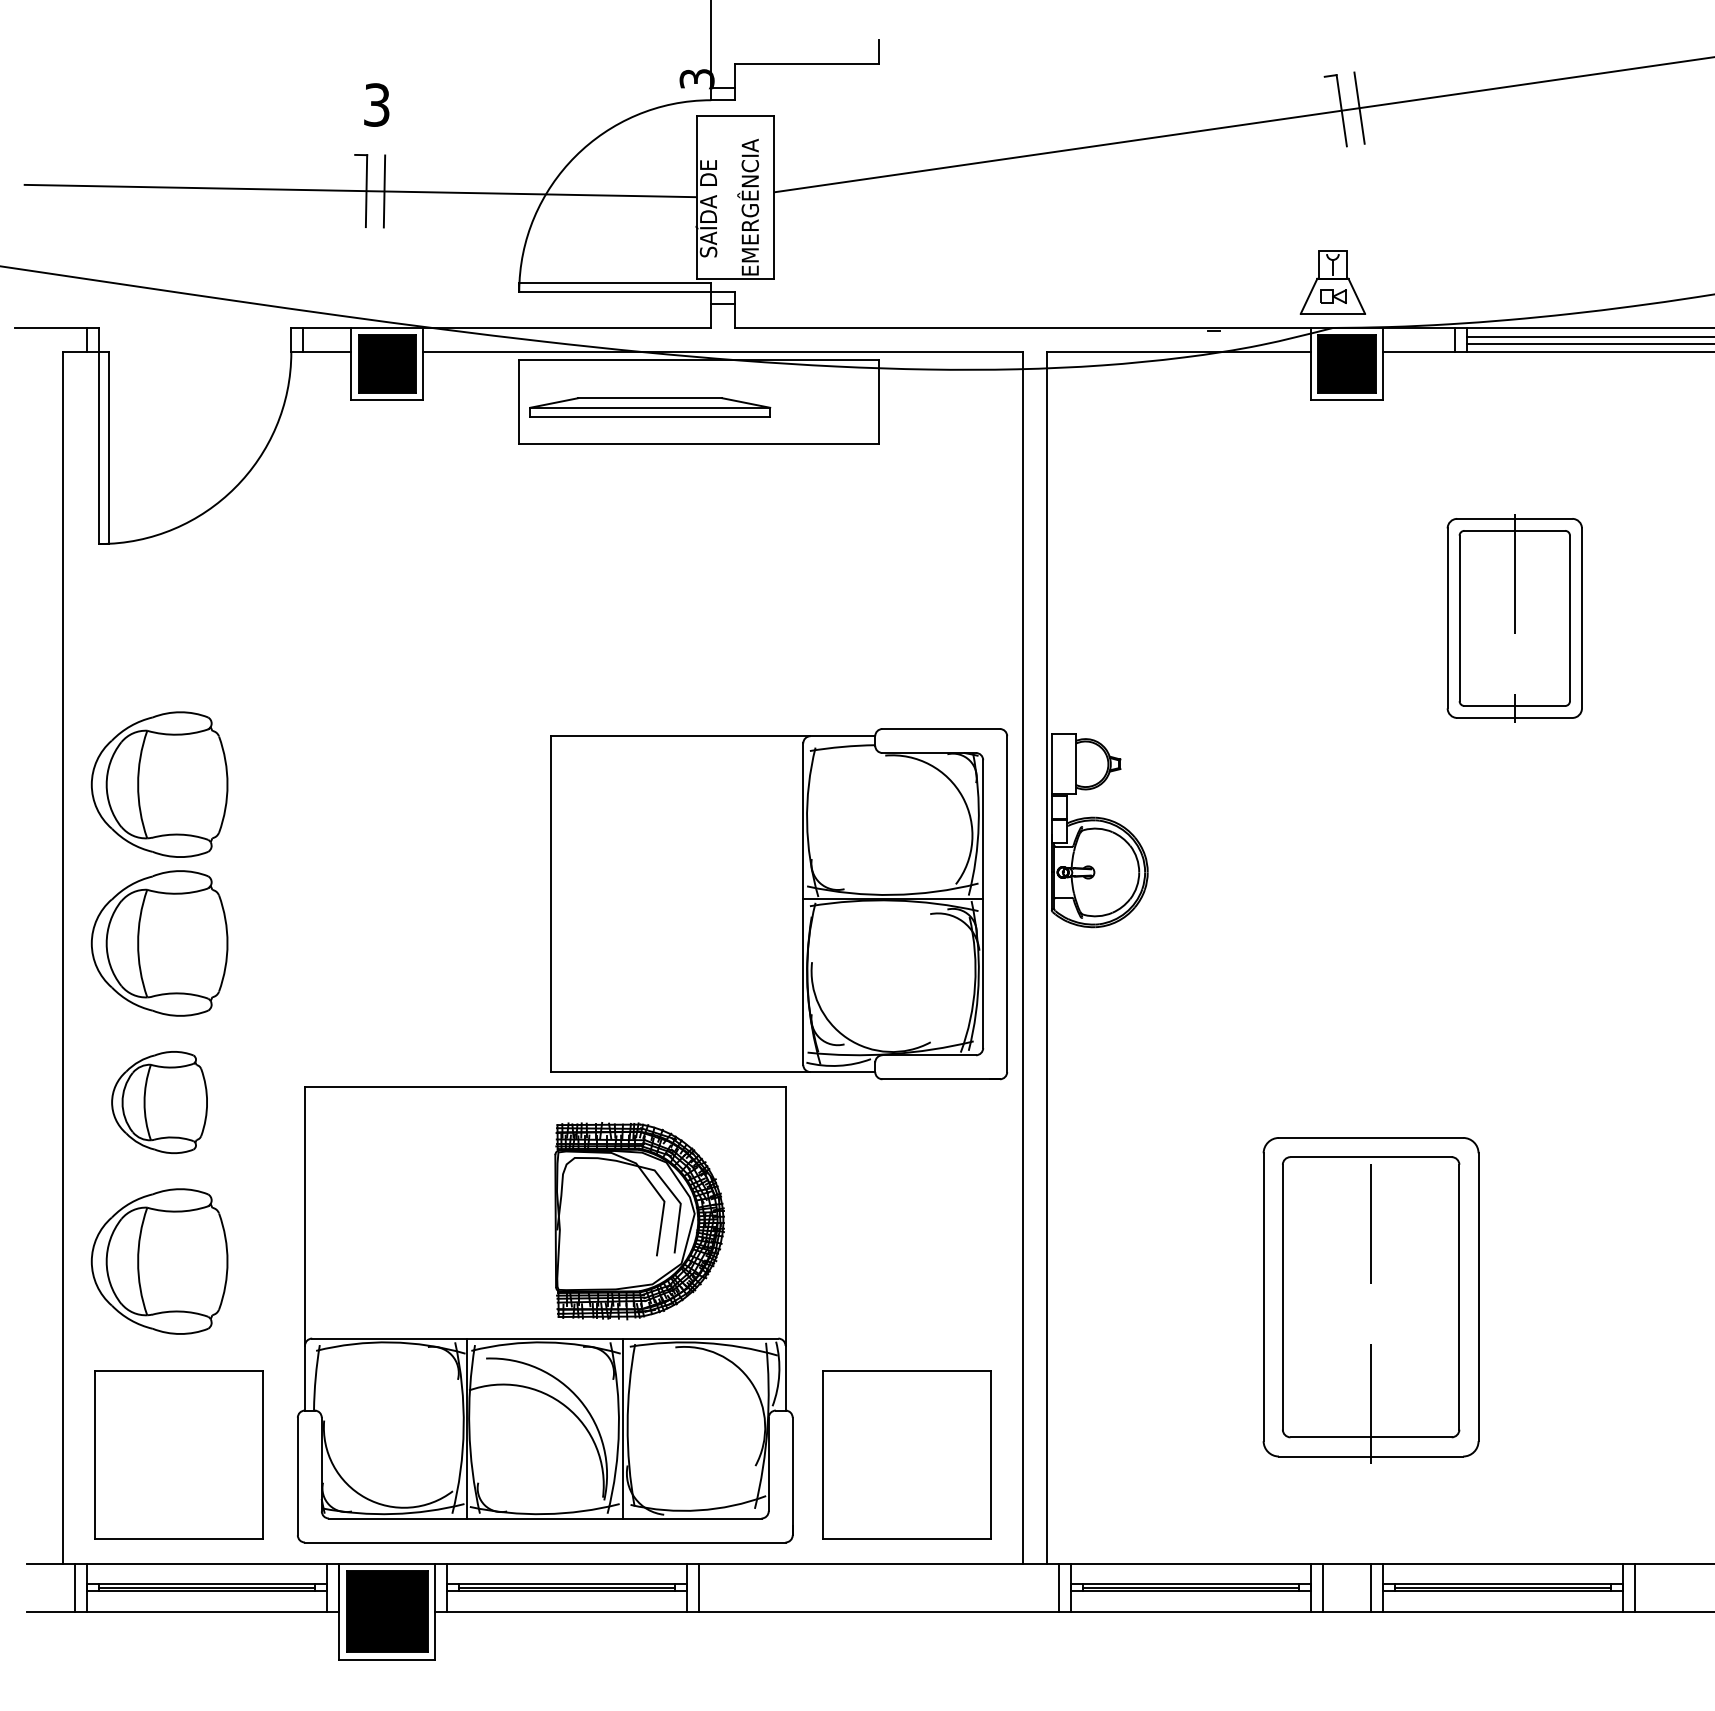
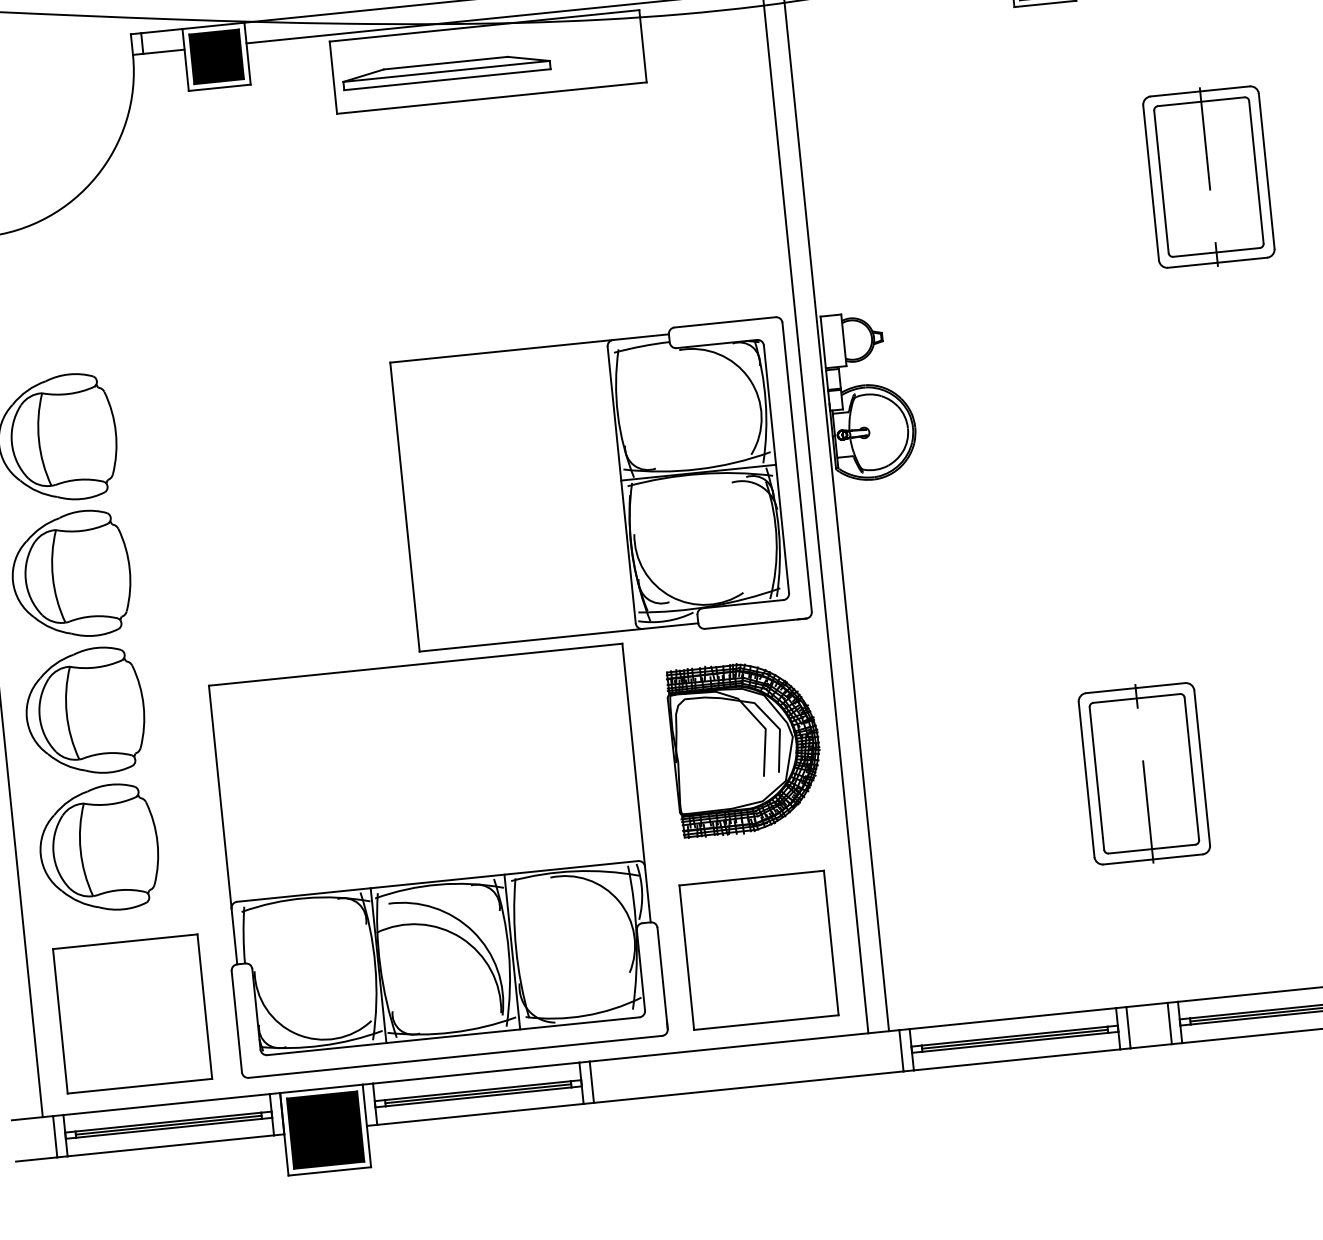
part: (159, 1102) -> (85, 712), size x1.43
part: (639, 1221) -> (745, 748), moved
part: (1370, 1297) -> (1144, 773), size x0.62

